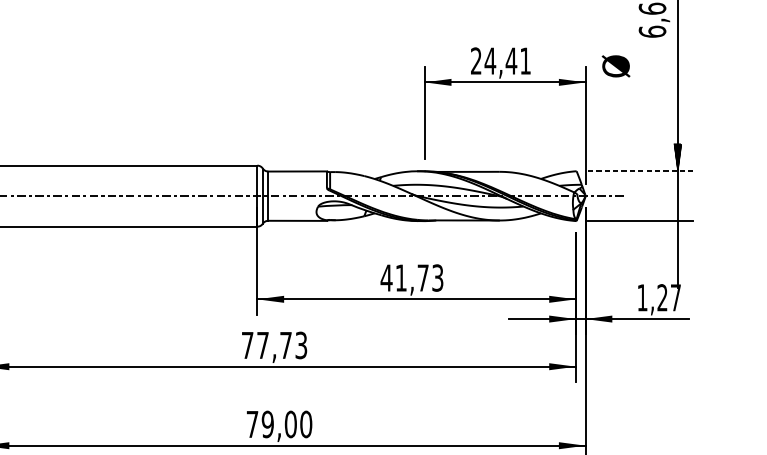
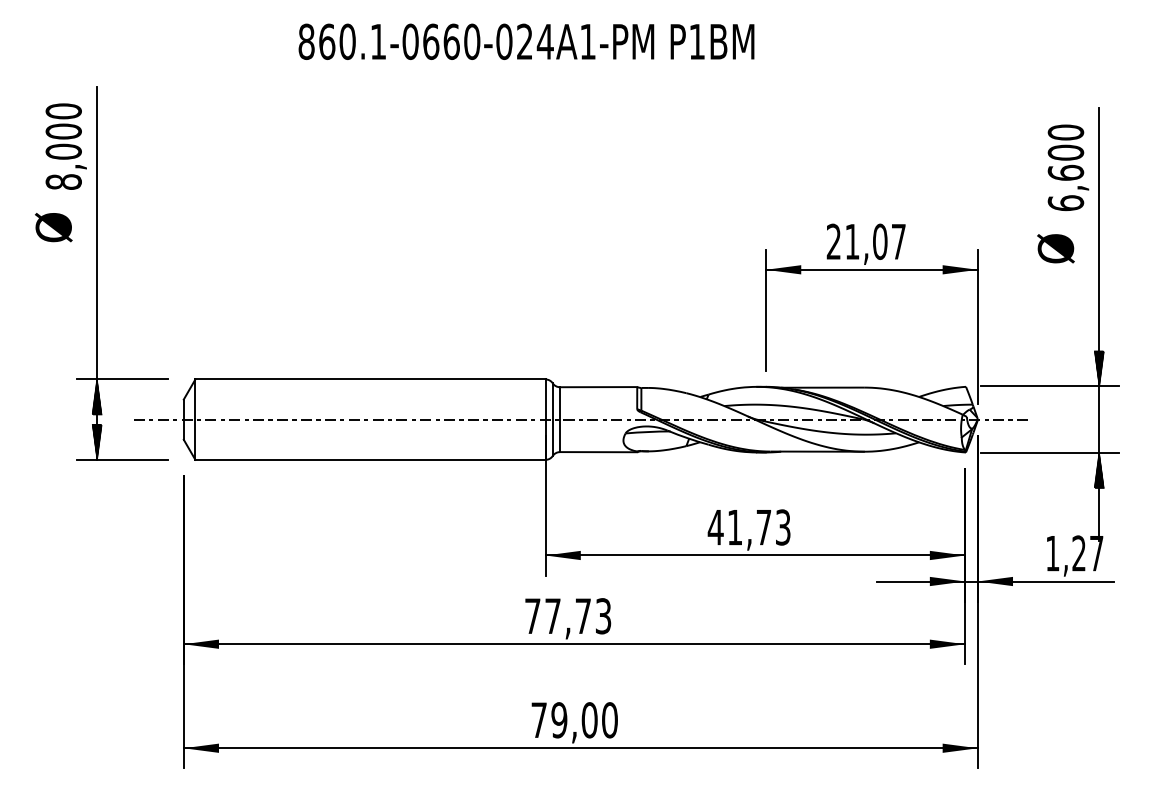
text: (507, 60) -> (874, 241), 24,41 -> 21,07
text: (615, 66) -> (1055, 248), moved
line: (640, 170) -> (1050, 386), dashed -> solid
hatch: (677, 234) -> (1098, 470), added

